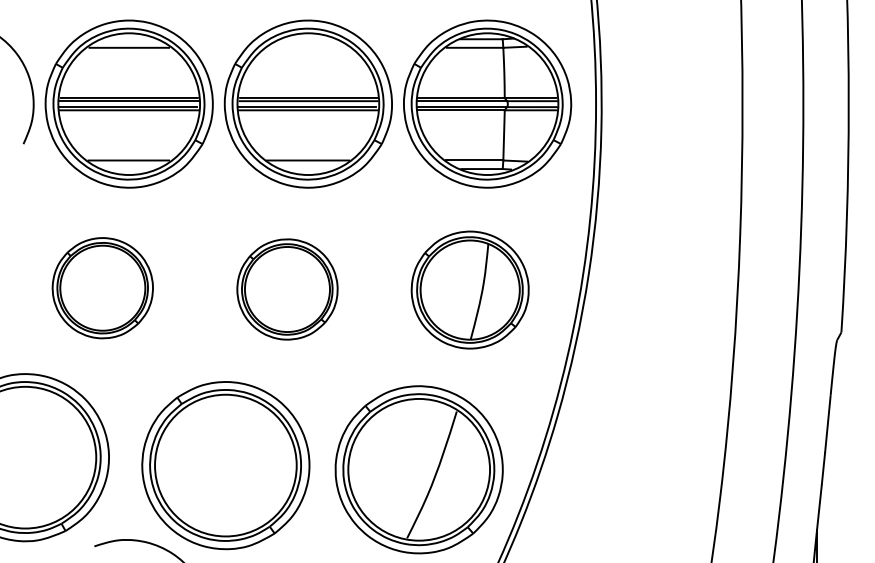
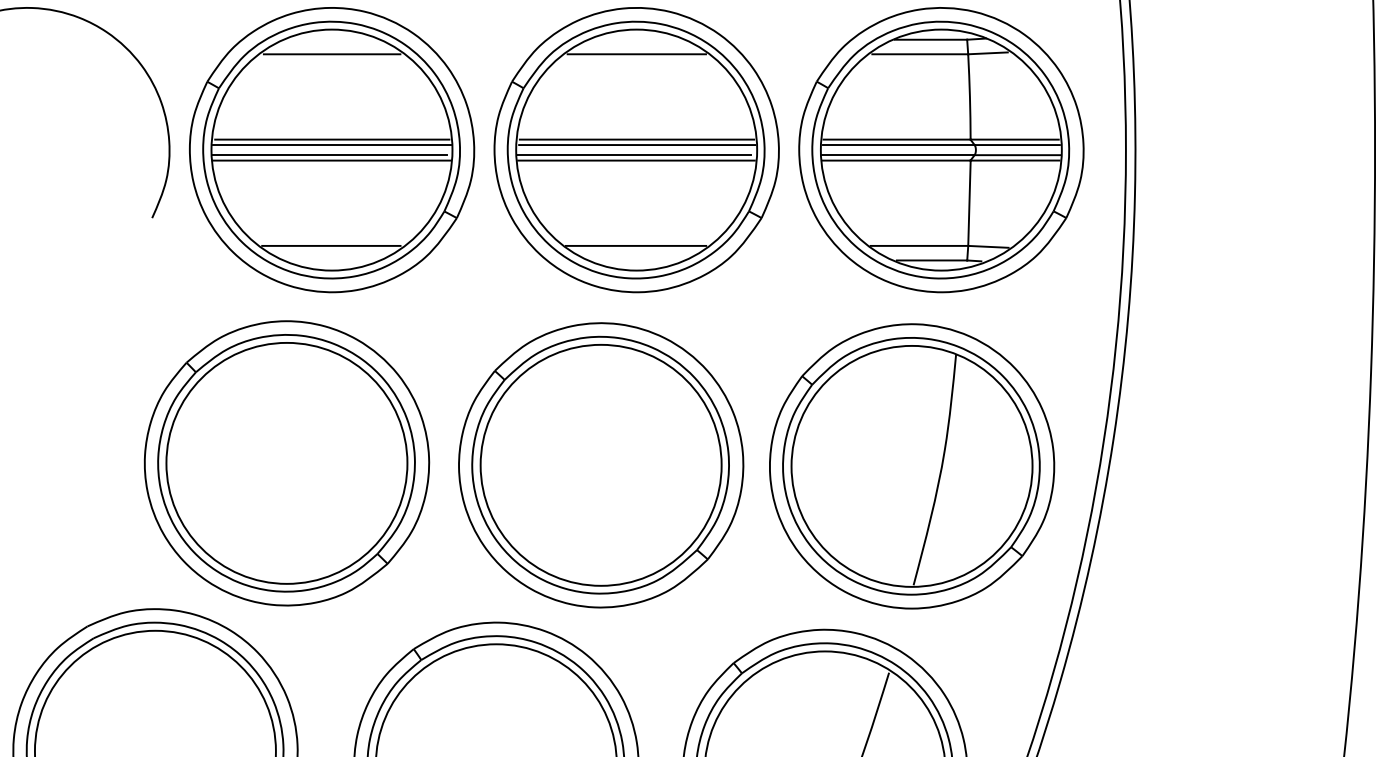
line: (308, 47) -> (636, 53), added
part: (102, 287) -> (286, 461), size x1.67
part: (287, 289) -> (601, 465), size x1.67
part: (469, 289) -> (910, 465), size x1.43

